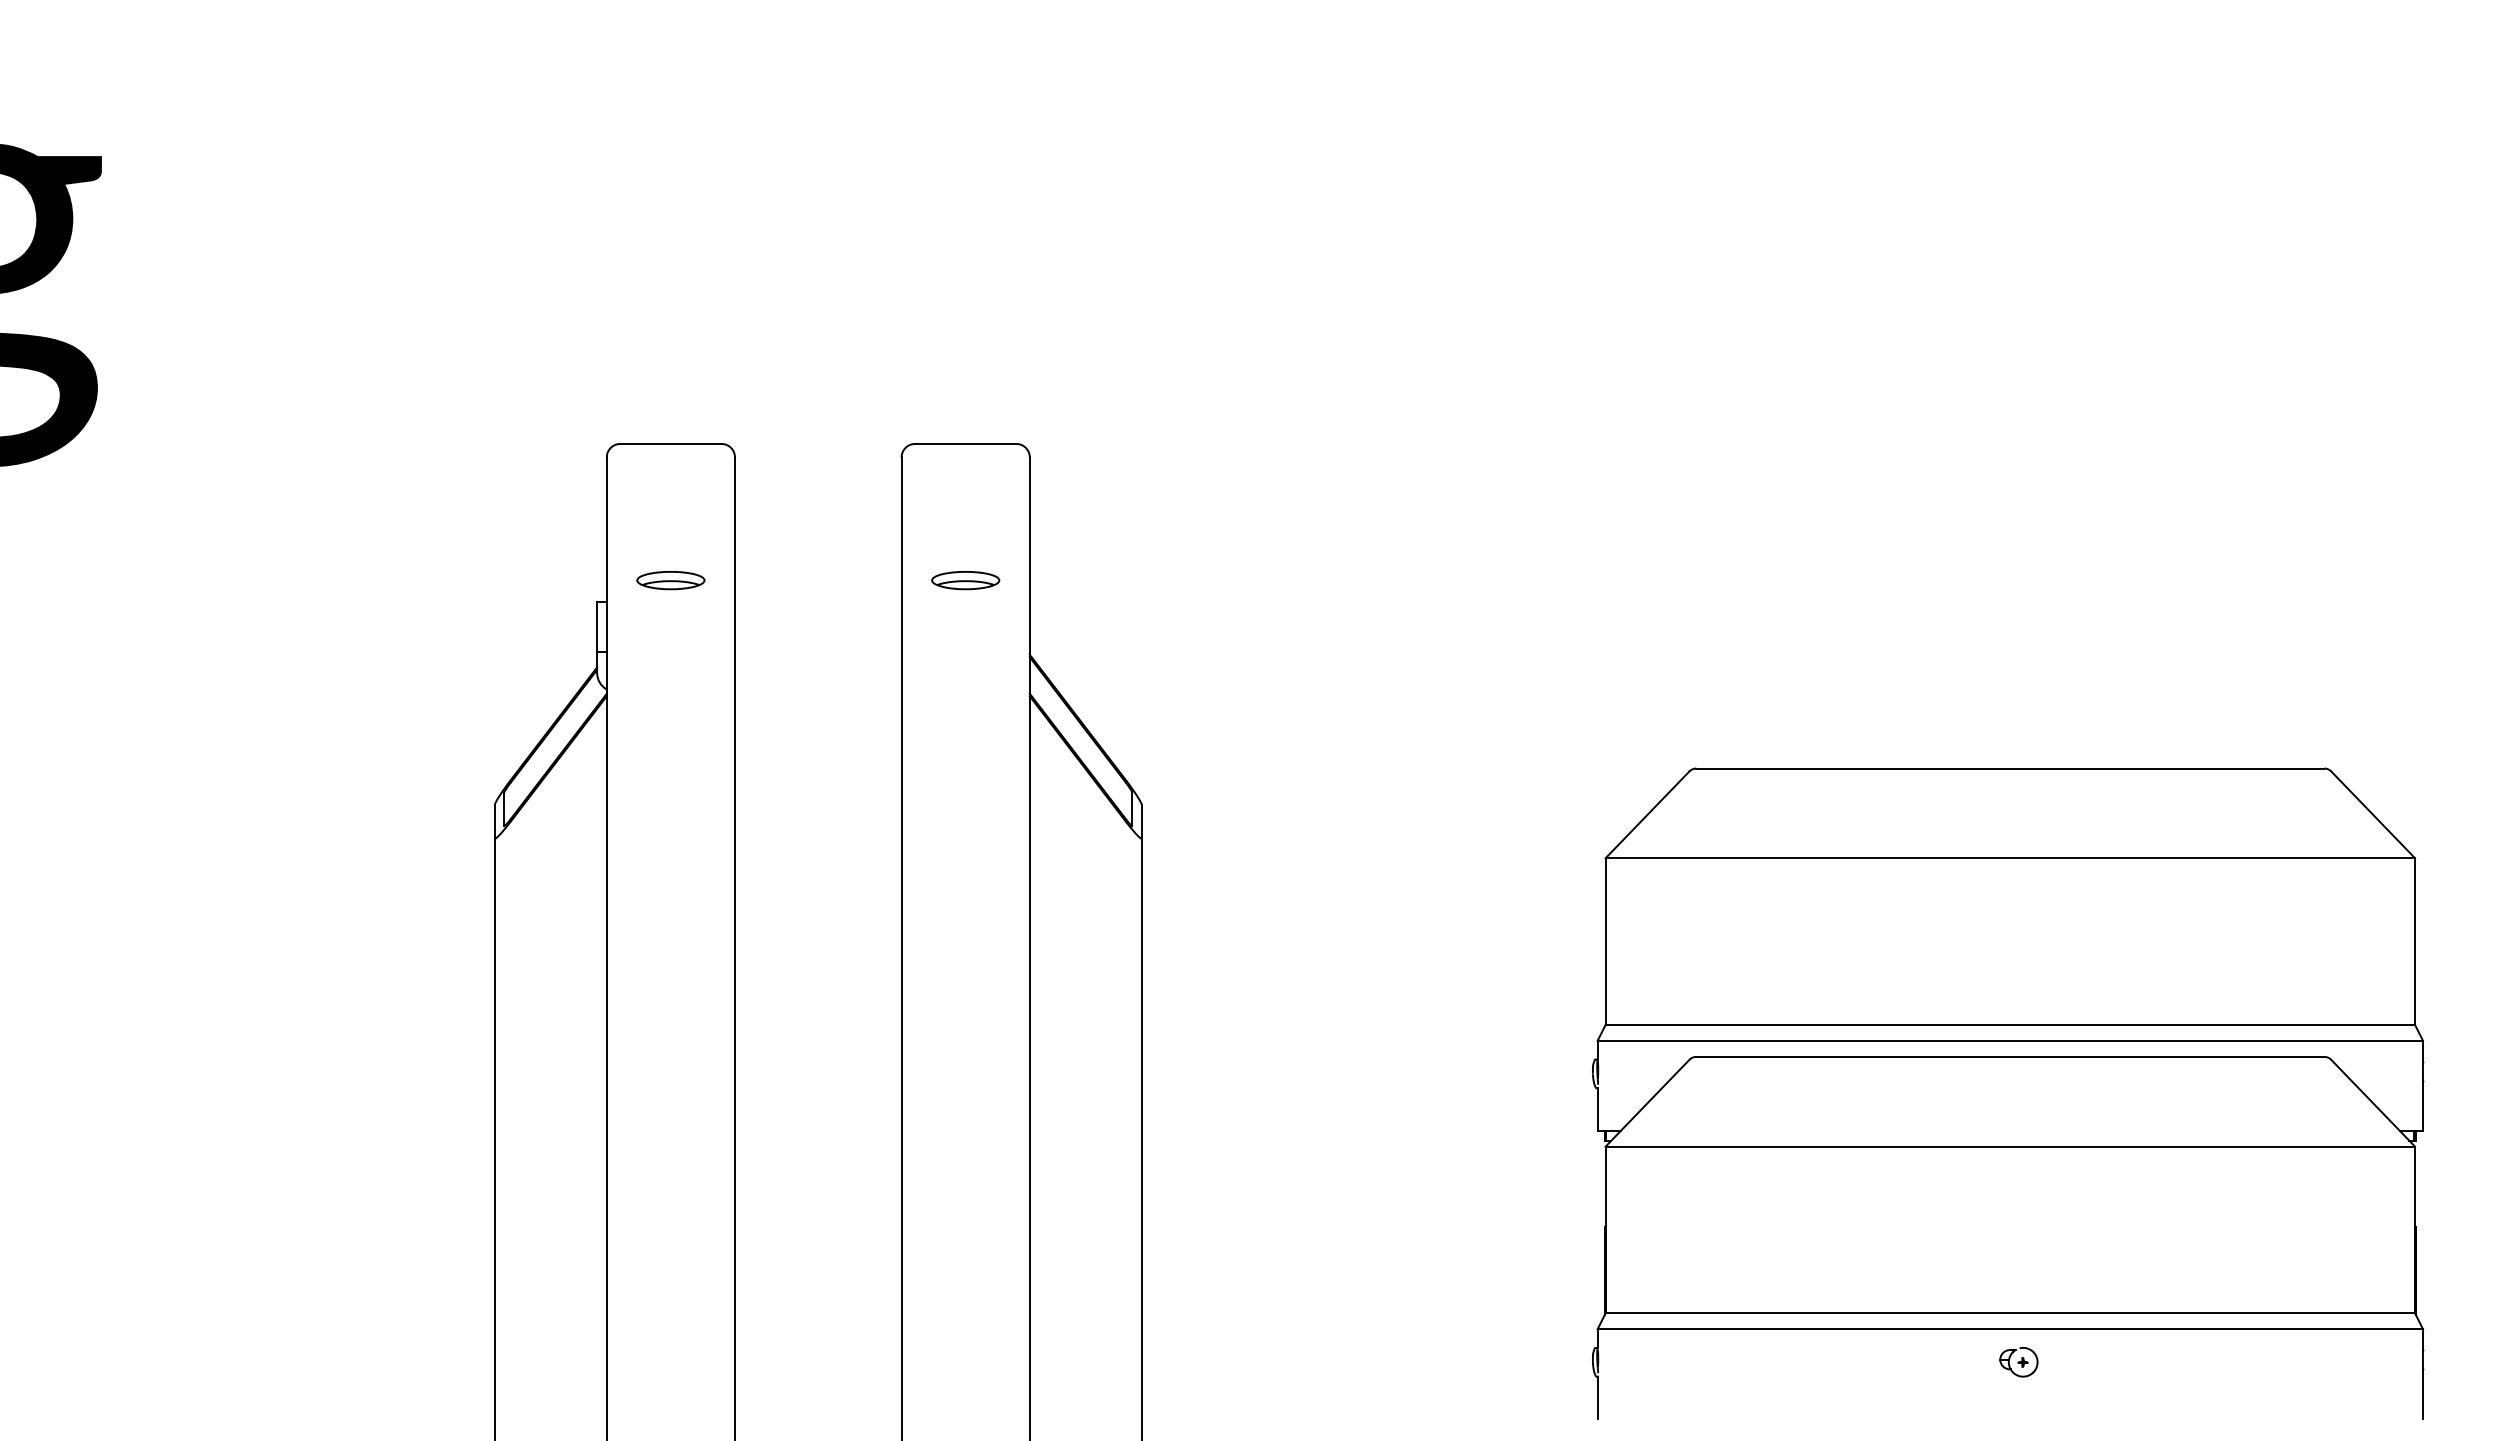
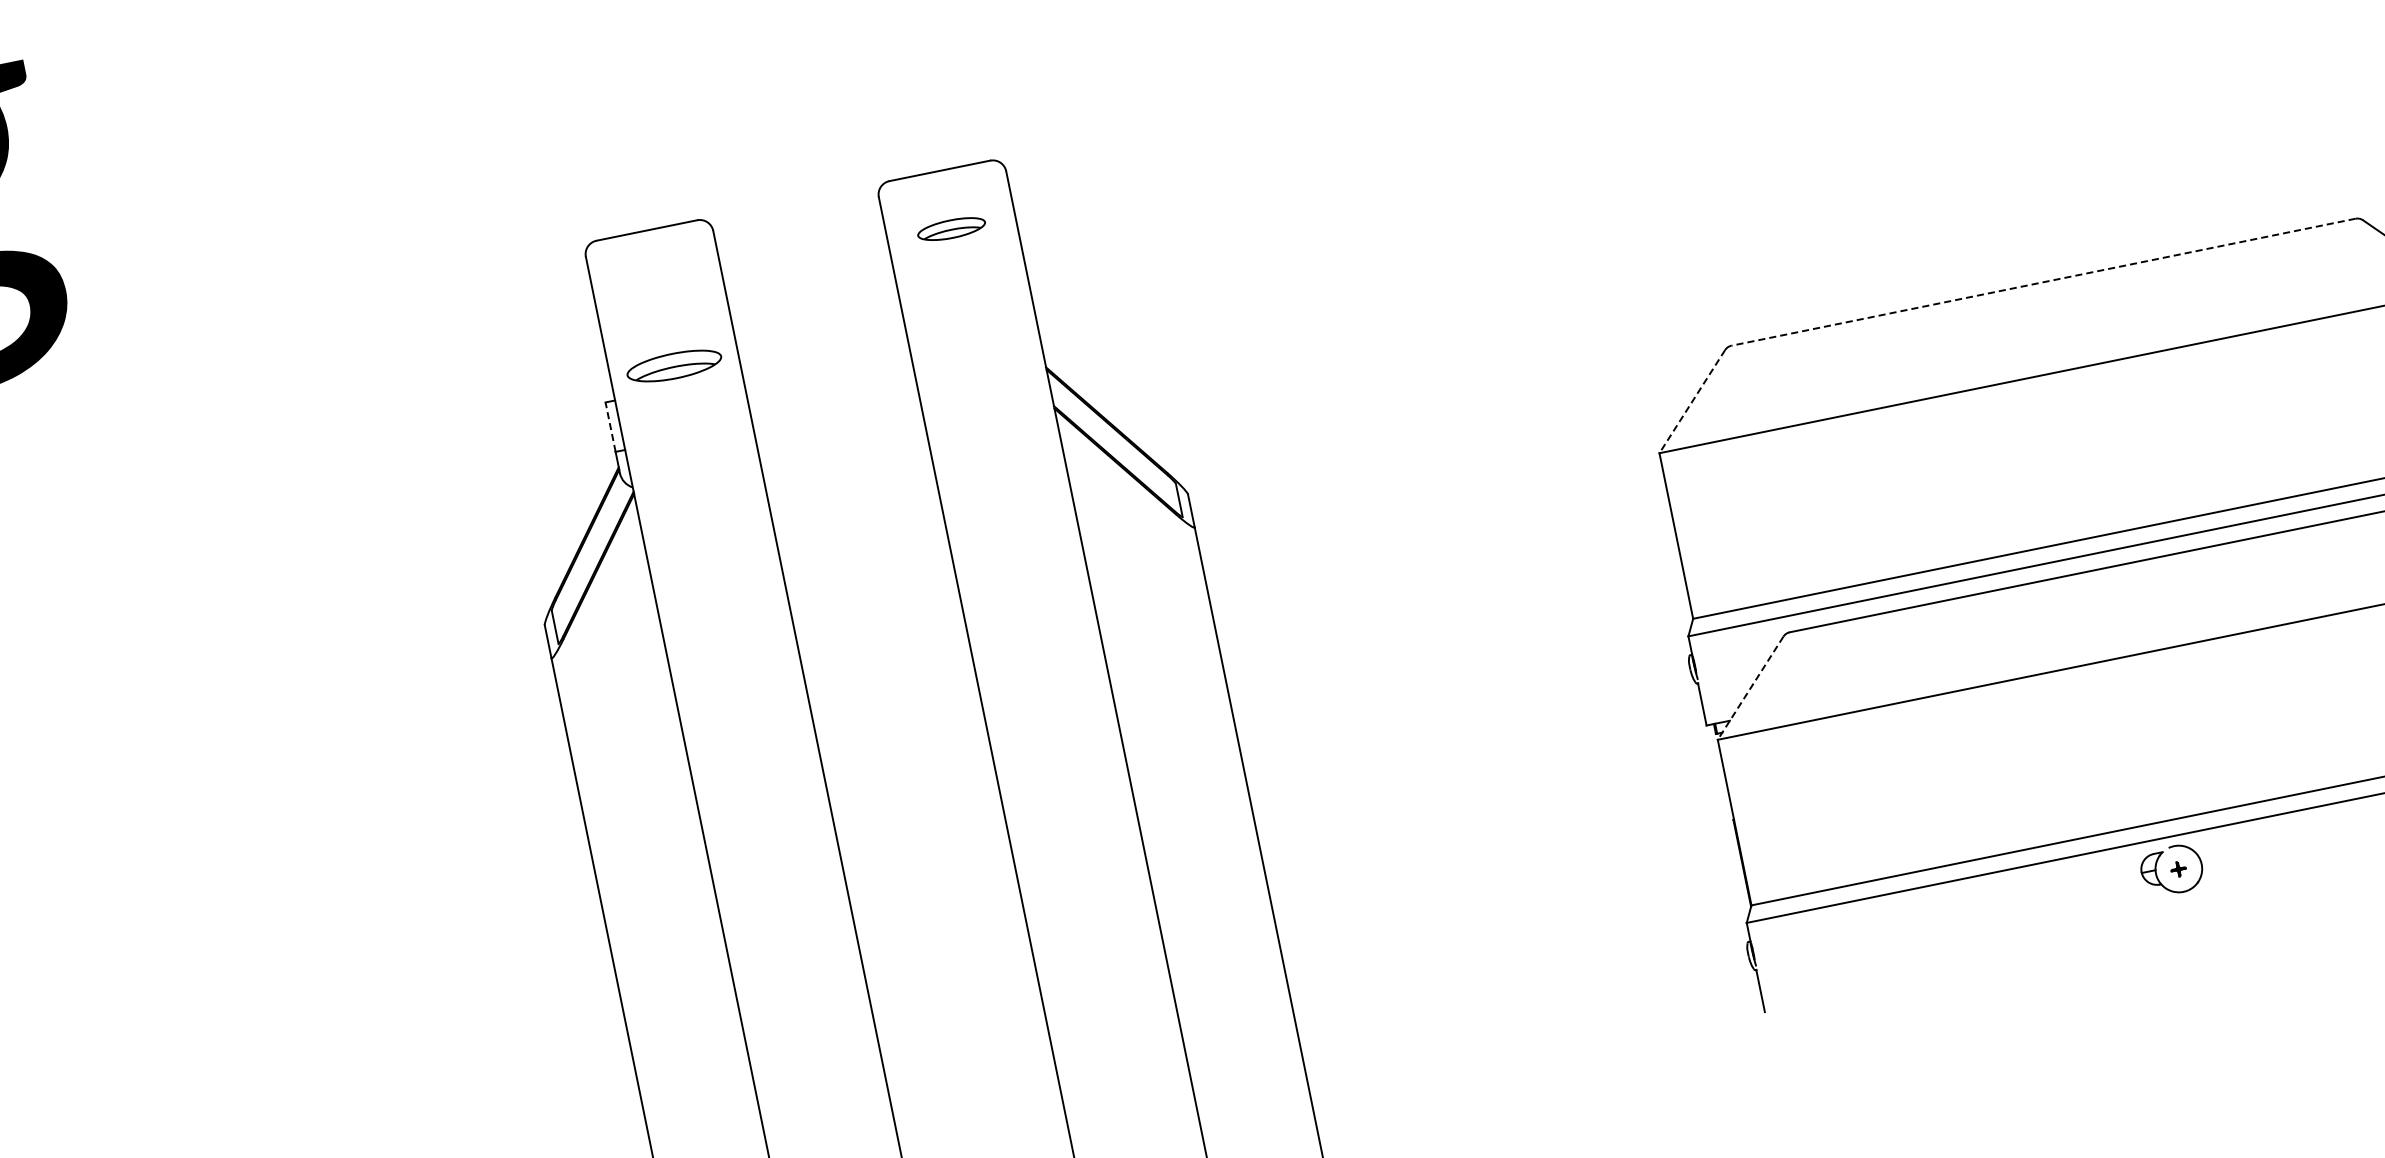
part: (670, 580) -> (674, 366), size x1.4
part: (965, 580) -> (951, 229), moved
line: (597, 626) -> (610, 426), solid -> dashed
line: (2009, 768) -> (2042, 282), solid -> dashed
line: (1647, 815) -> (1692, 402), solid -> dashed
line: (1647, 1103) -> (1750, 688), solid -> dashed
part: (2018, 1362) -> (2171, 870), size x1.6

